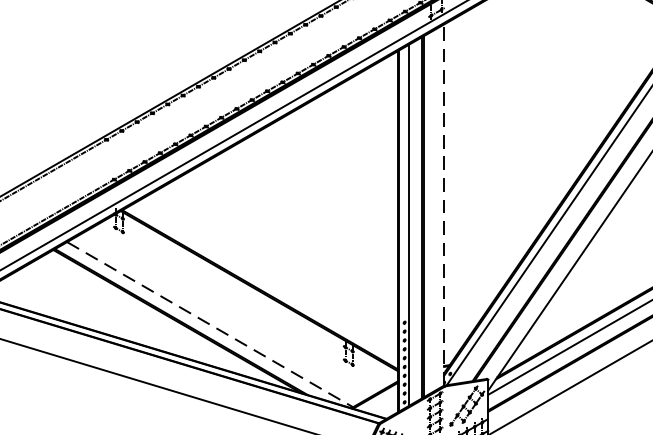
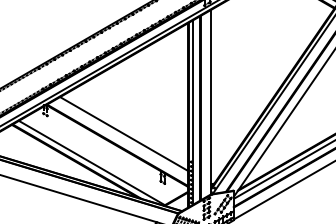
line: (444, 204) -> (211, 101), dashed -> solid
line: (271, 266) -> (123, 133), added
line: (211, 325) -> (92, 163), dashed -> solid

